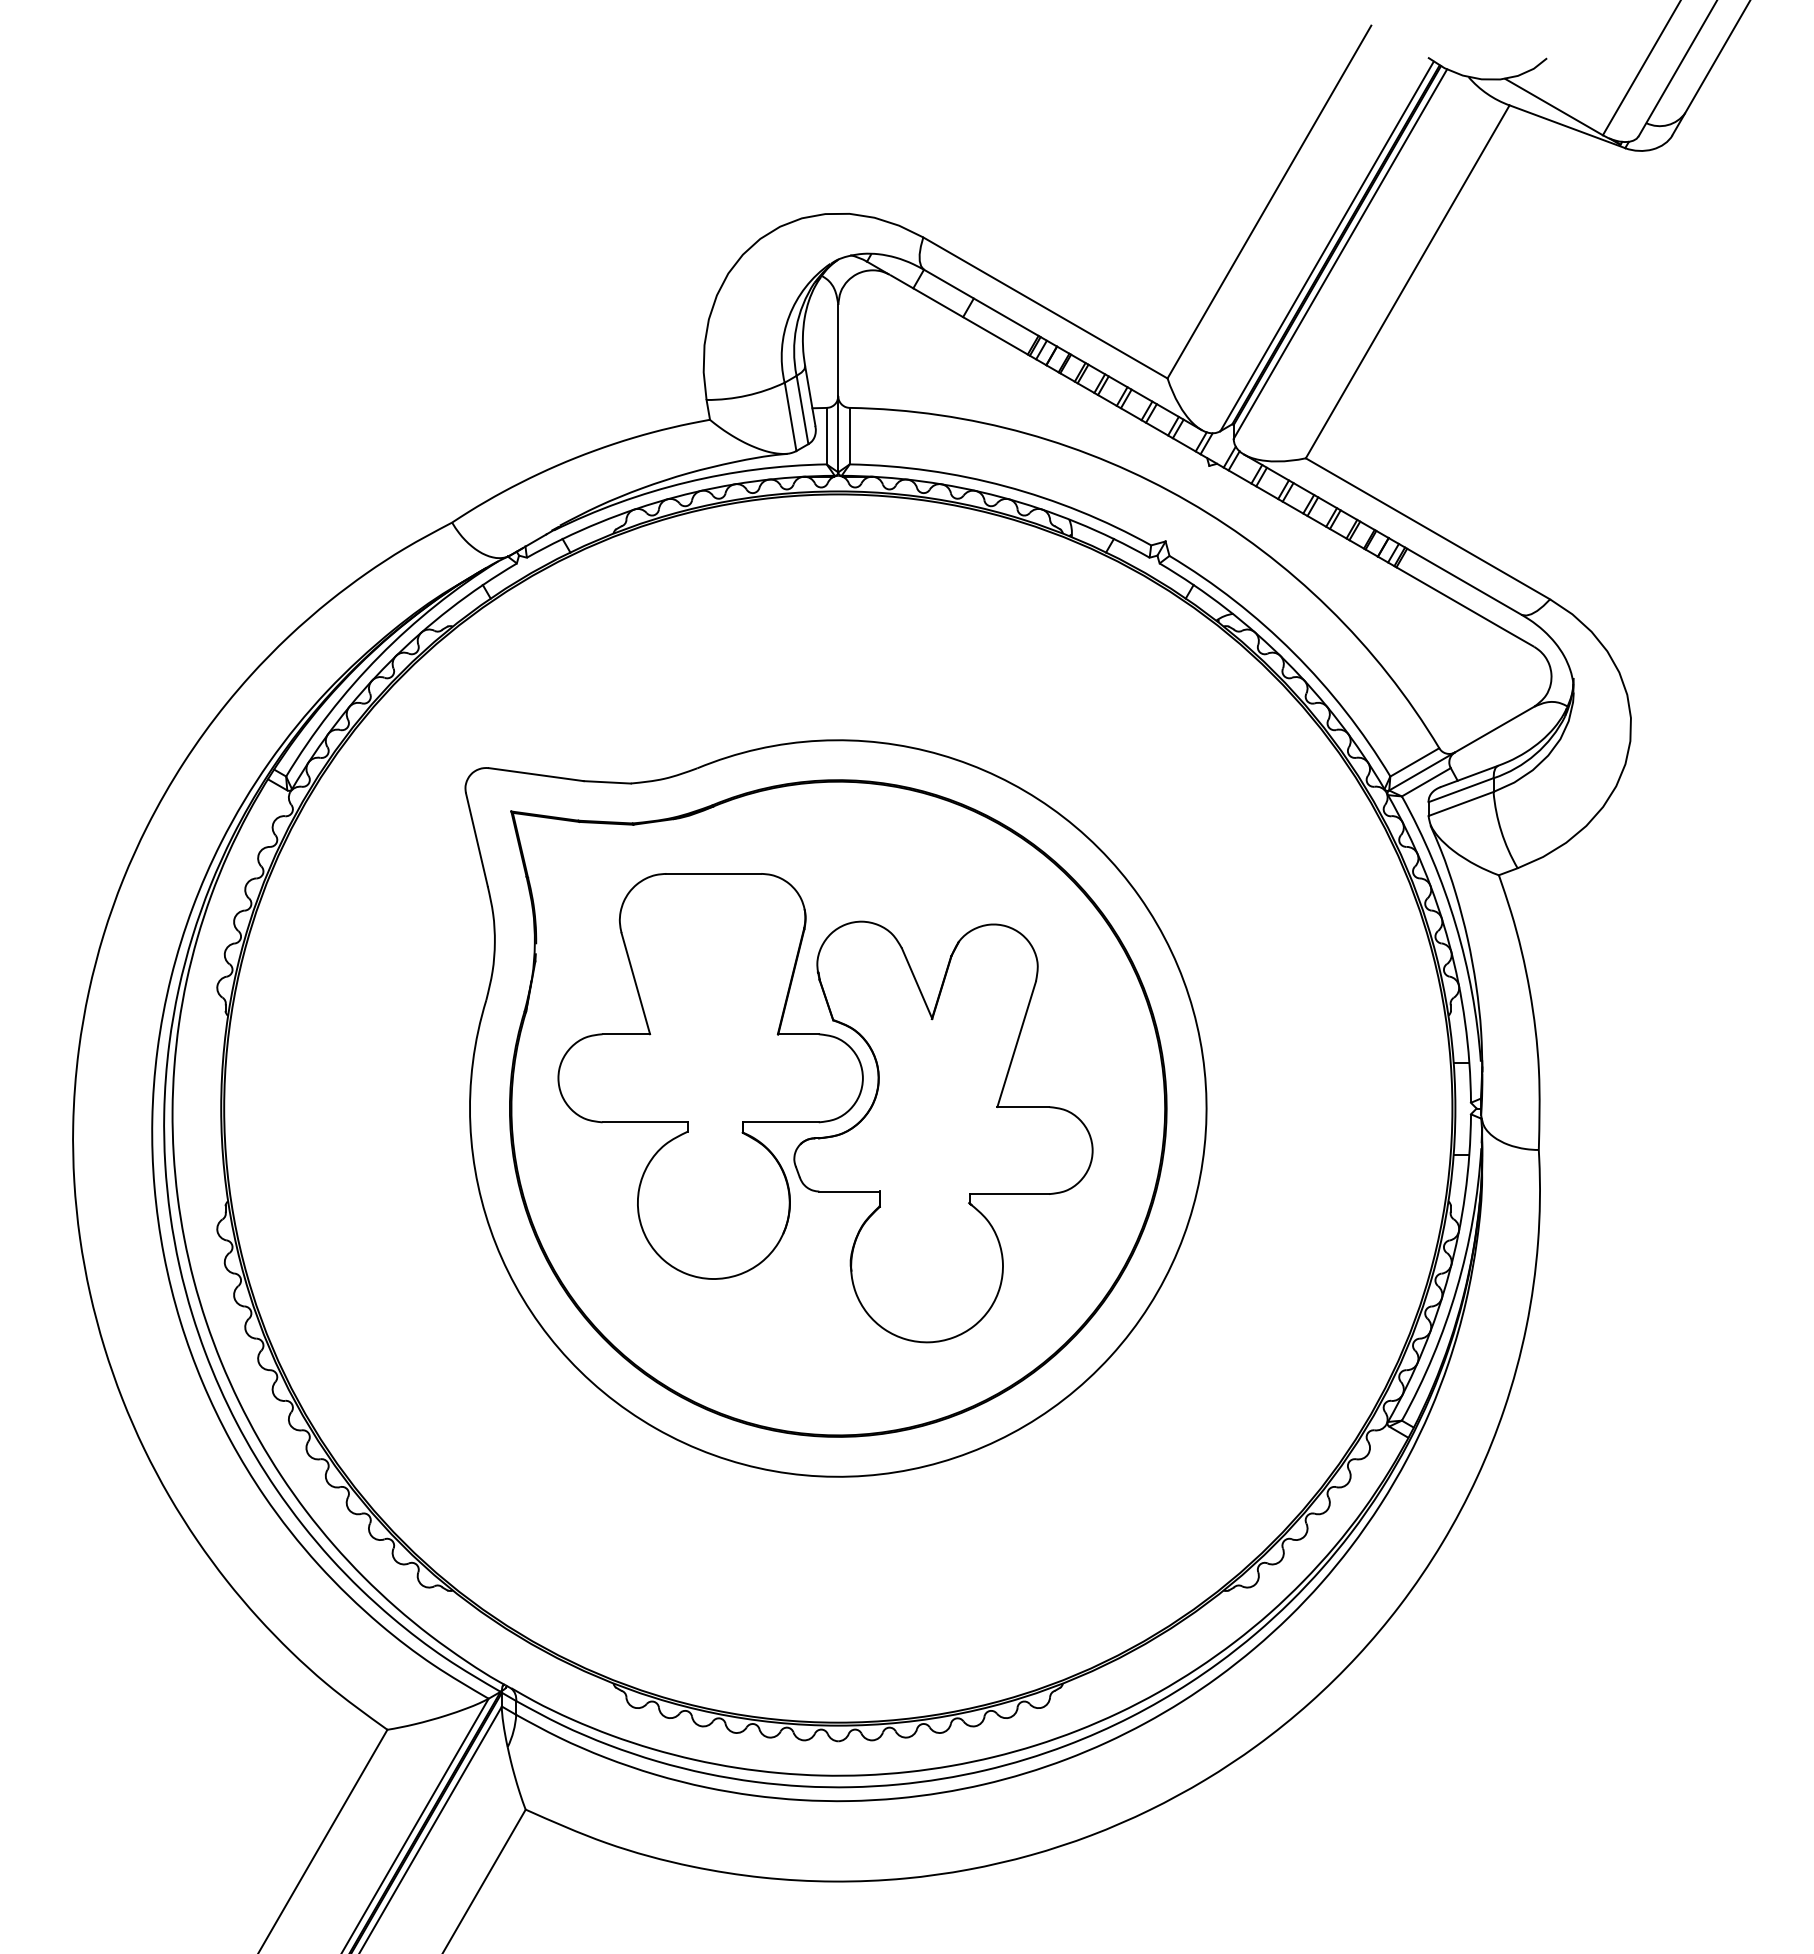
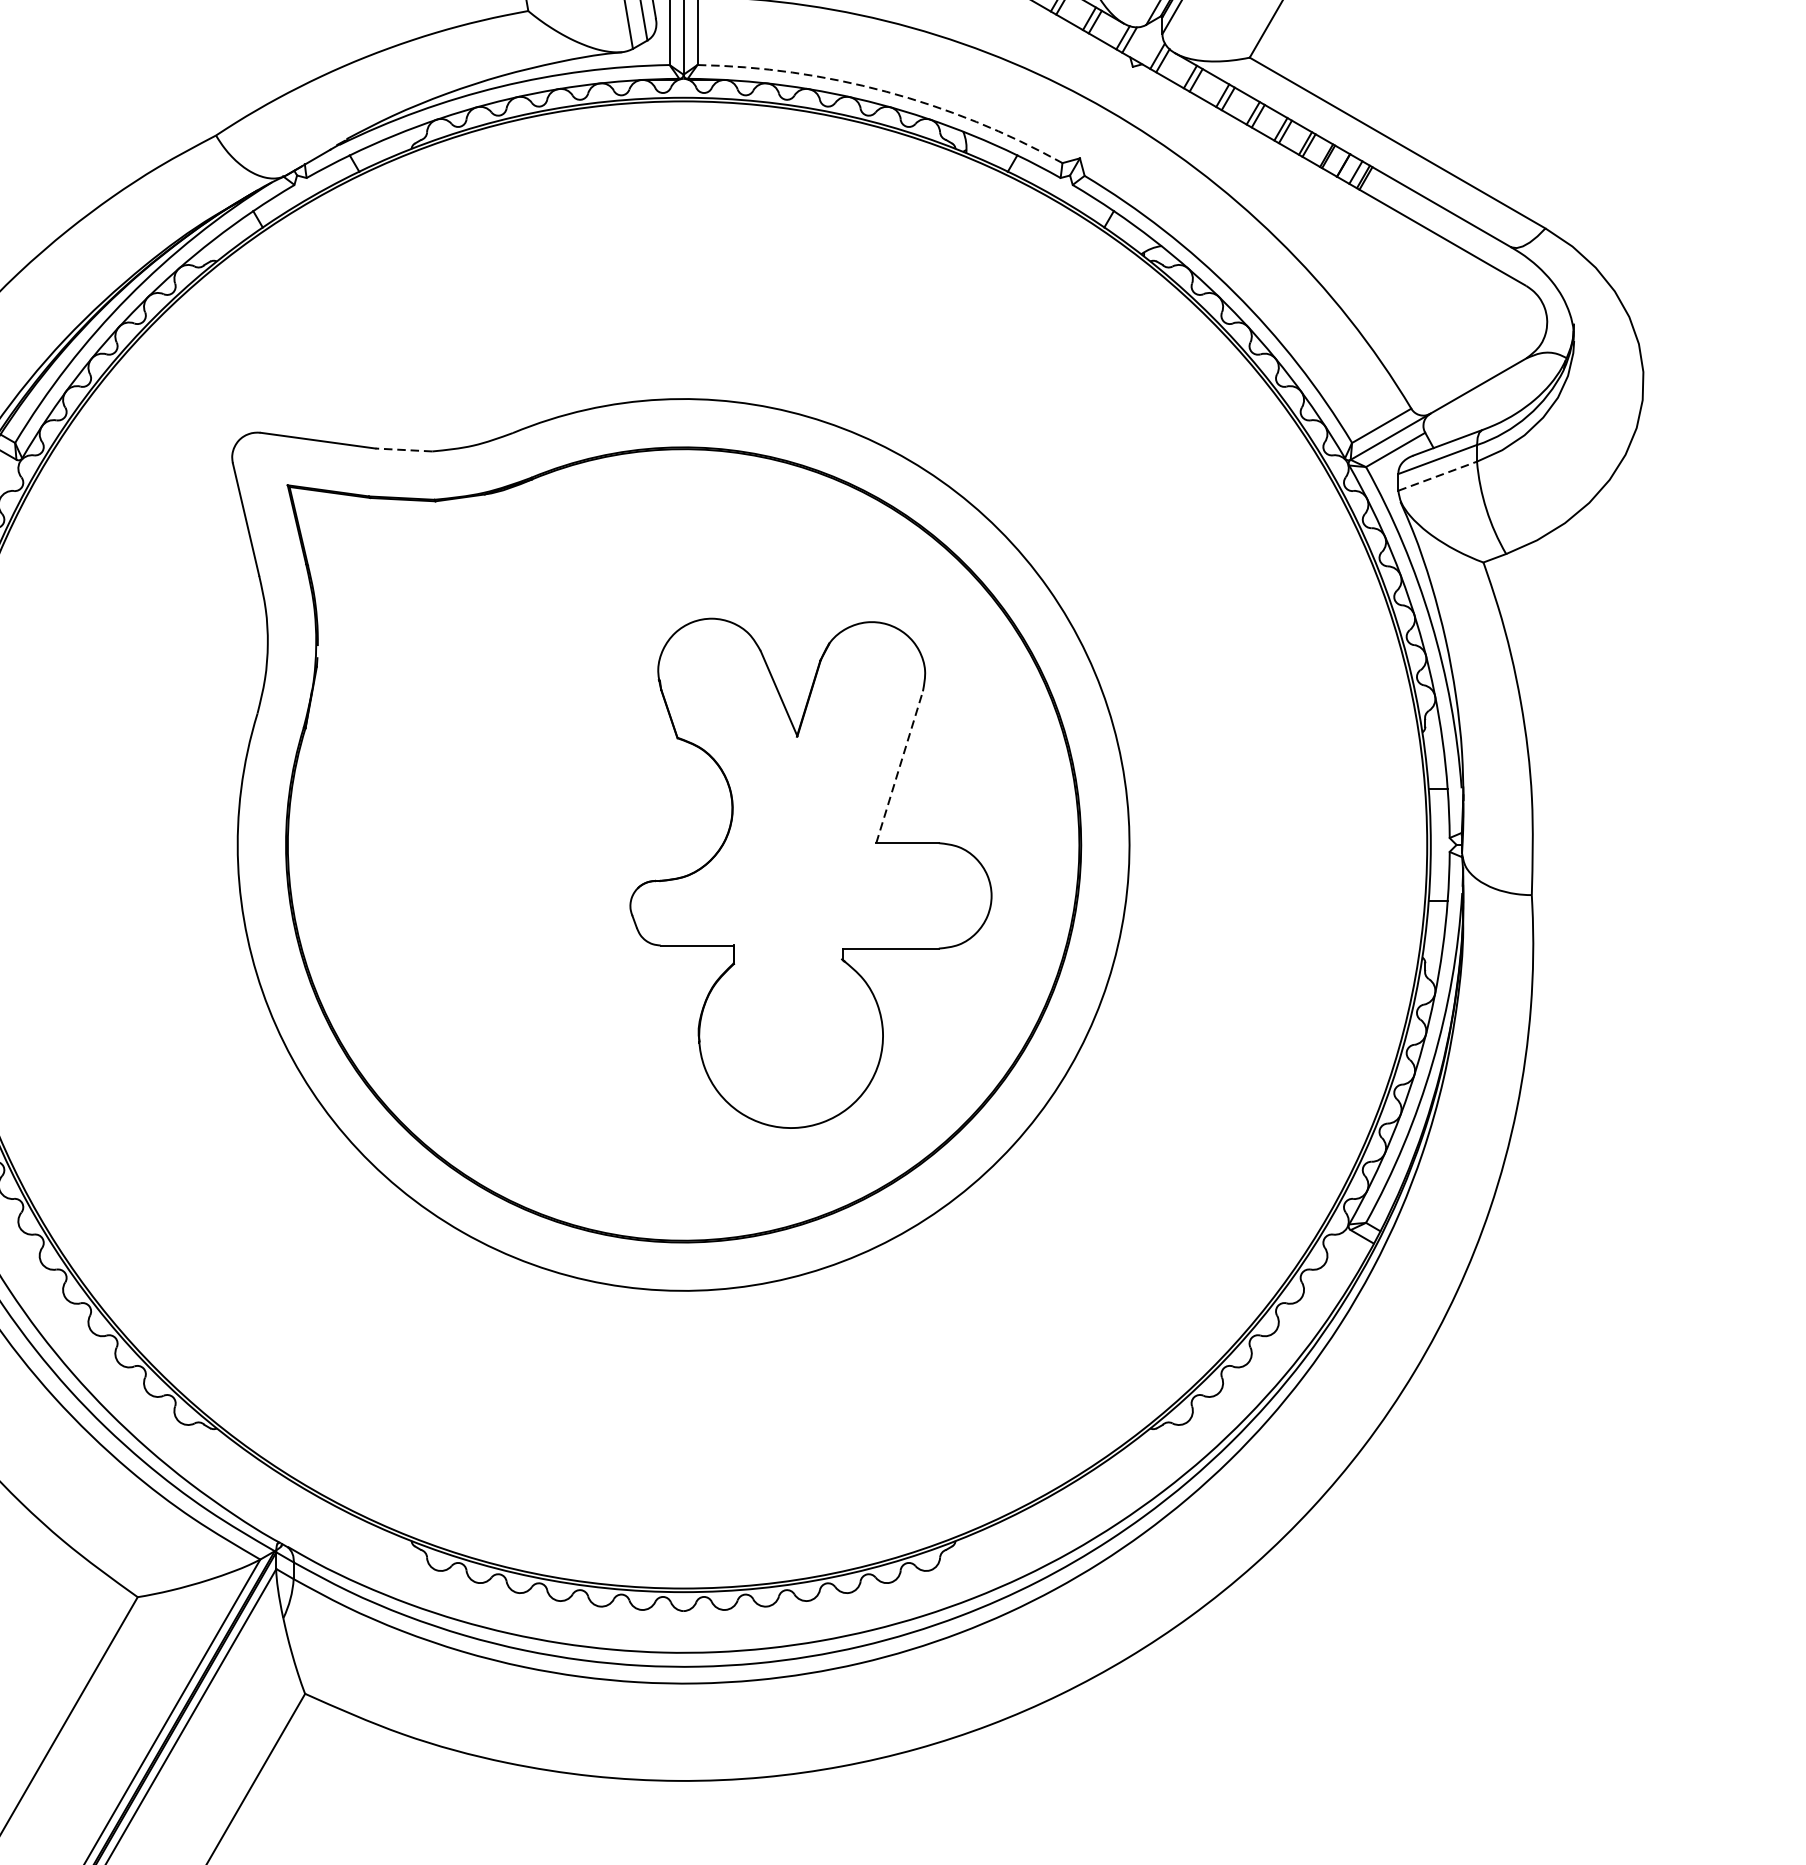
arc: (1005, 486) -> (886, 91), solid -> dashed
line: (607, 782) -> (404, 450), solid -> dashed
line: (1461, 803) -> (1438, 475), solid -> dashed
line: (1016, 1044) -> (899, 767), solid -> dashed
part: (710, 1076) -> (528, 806), removed

